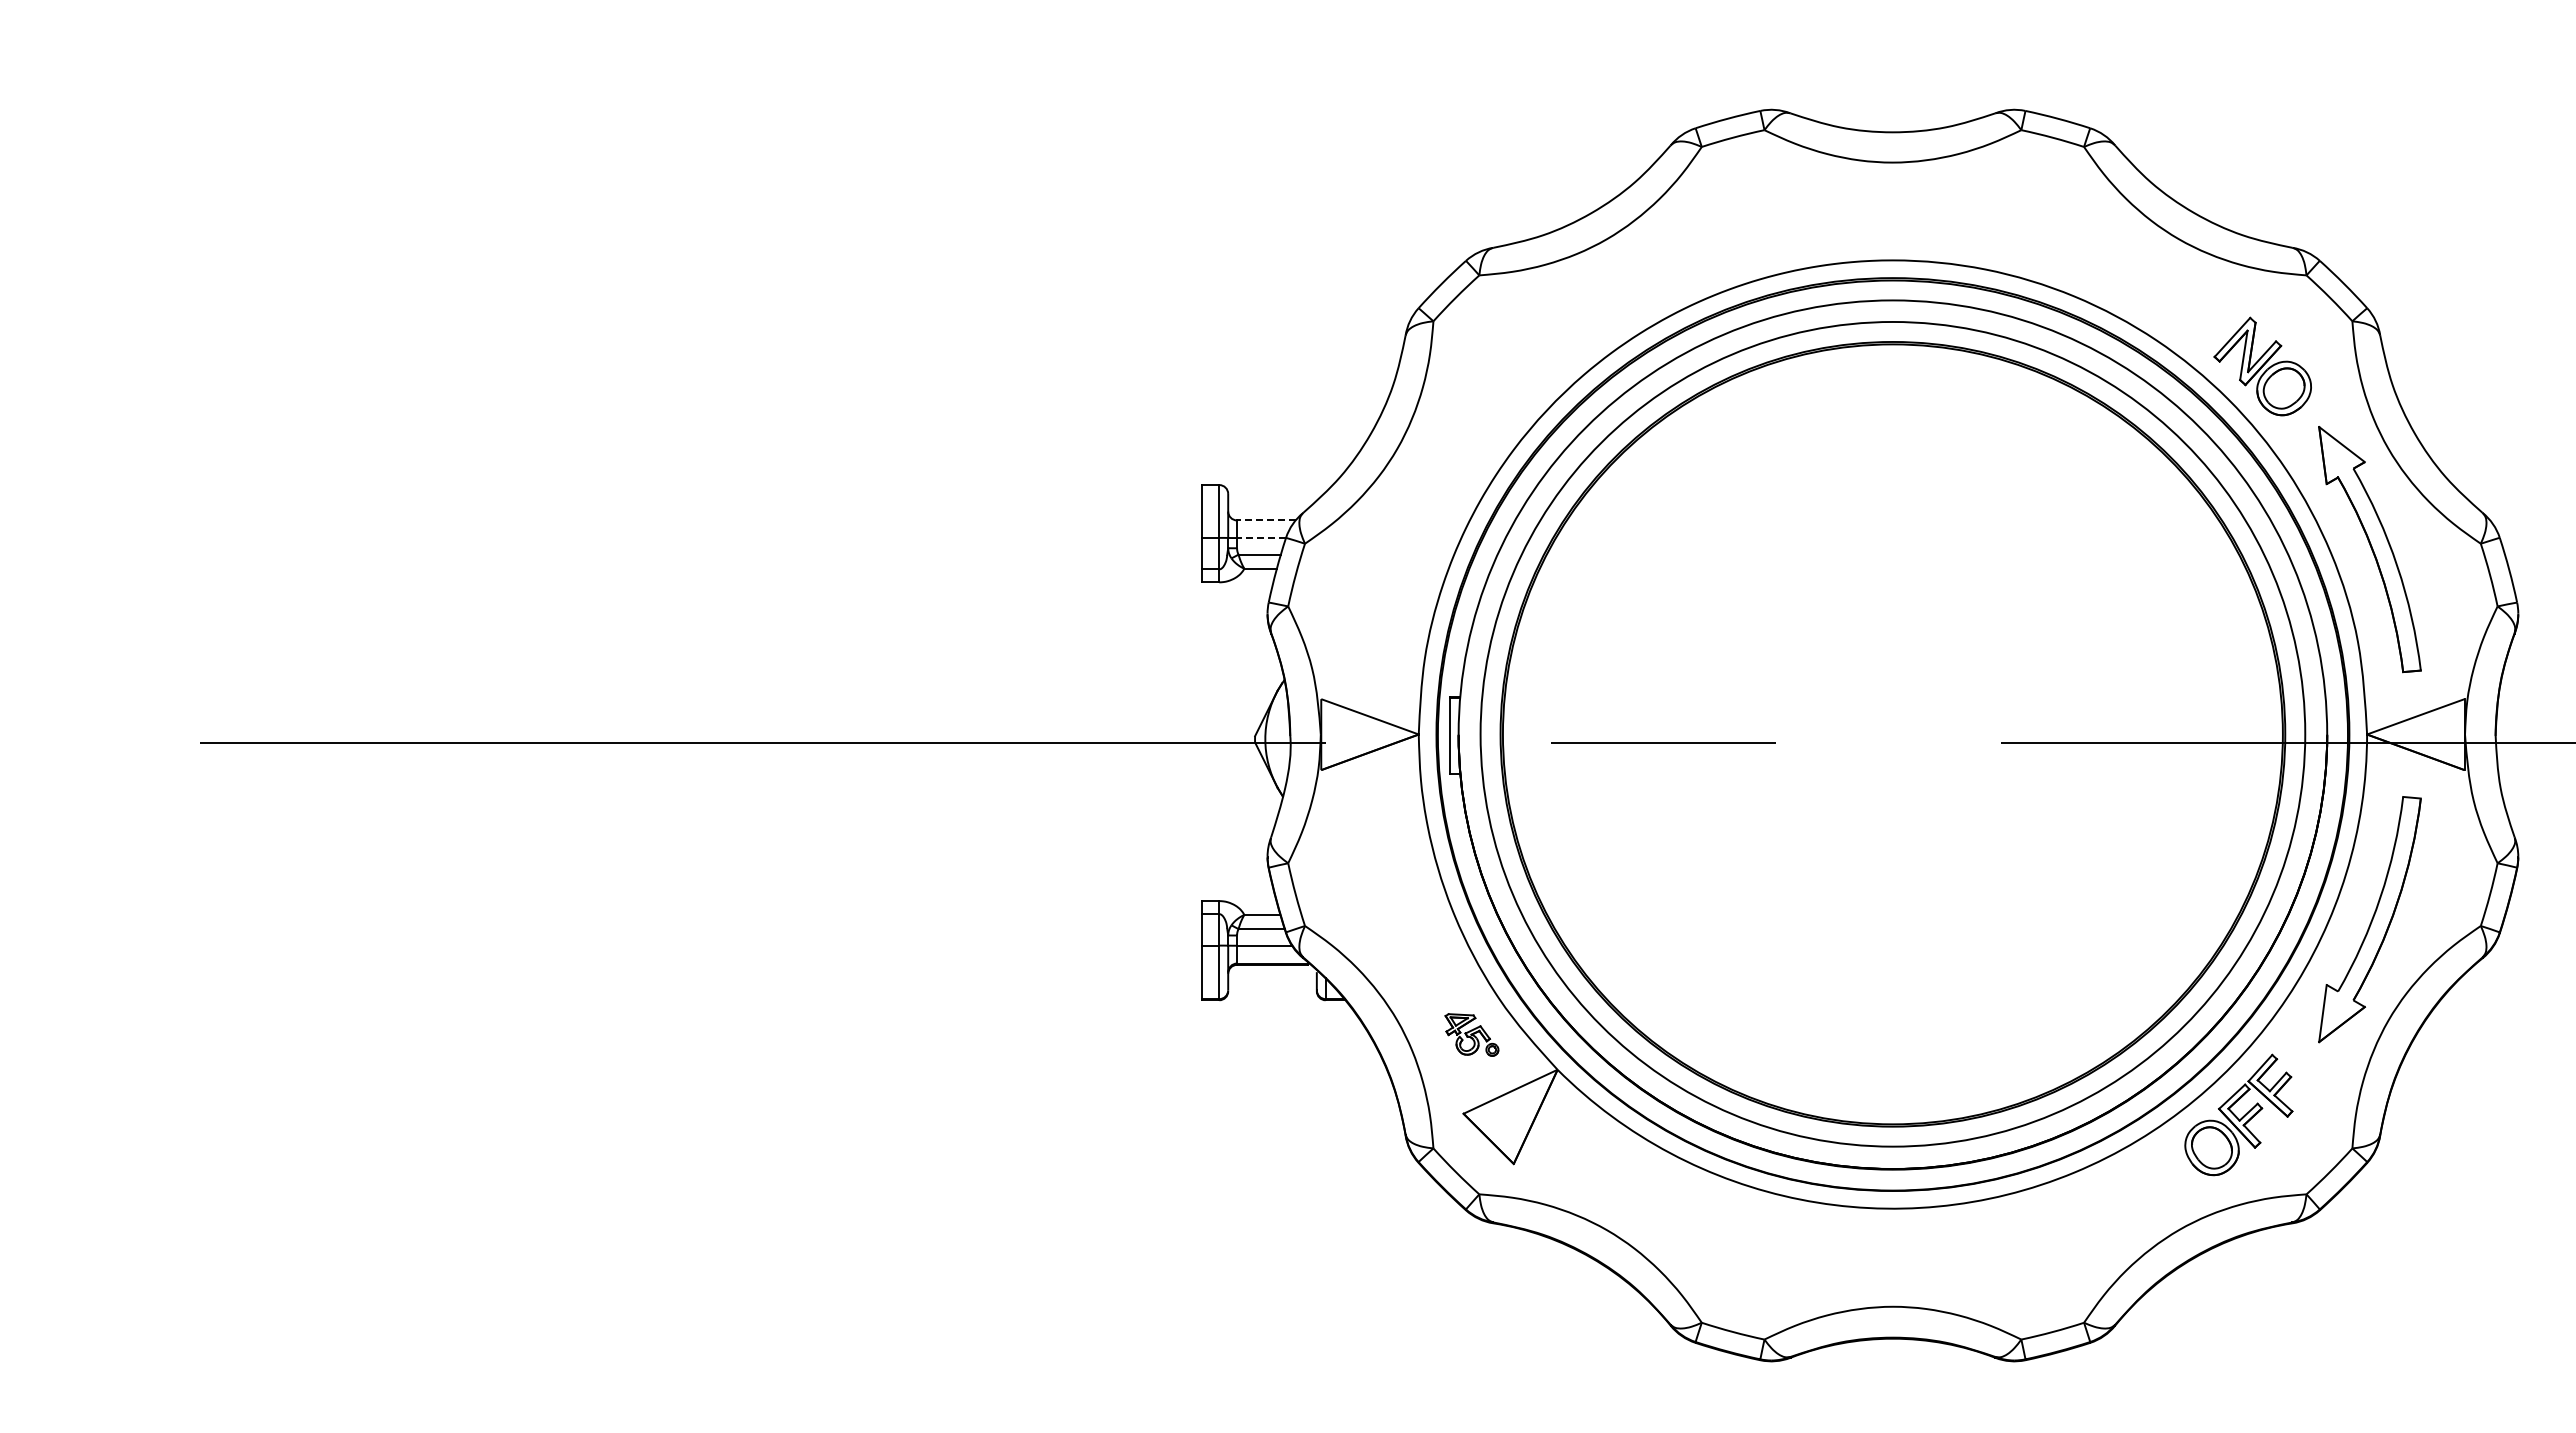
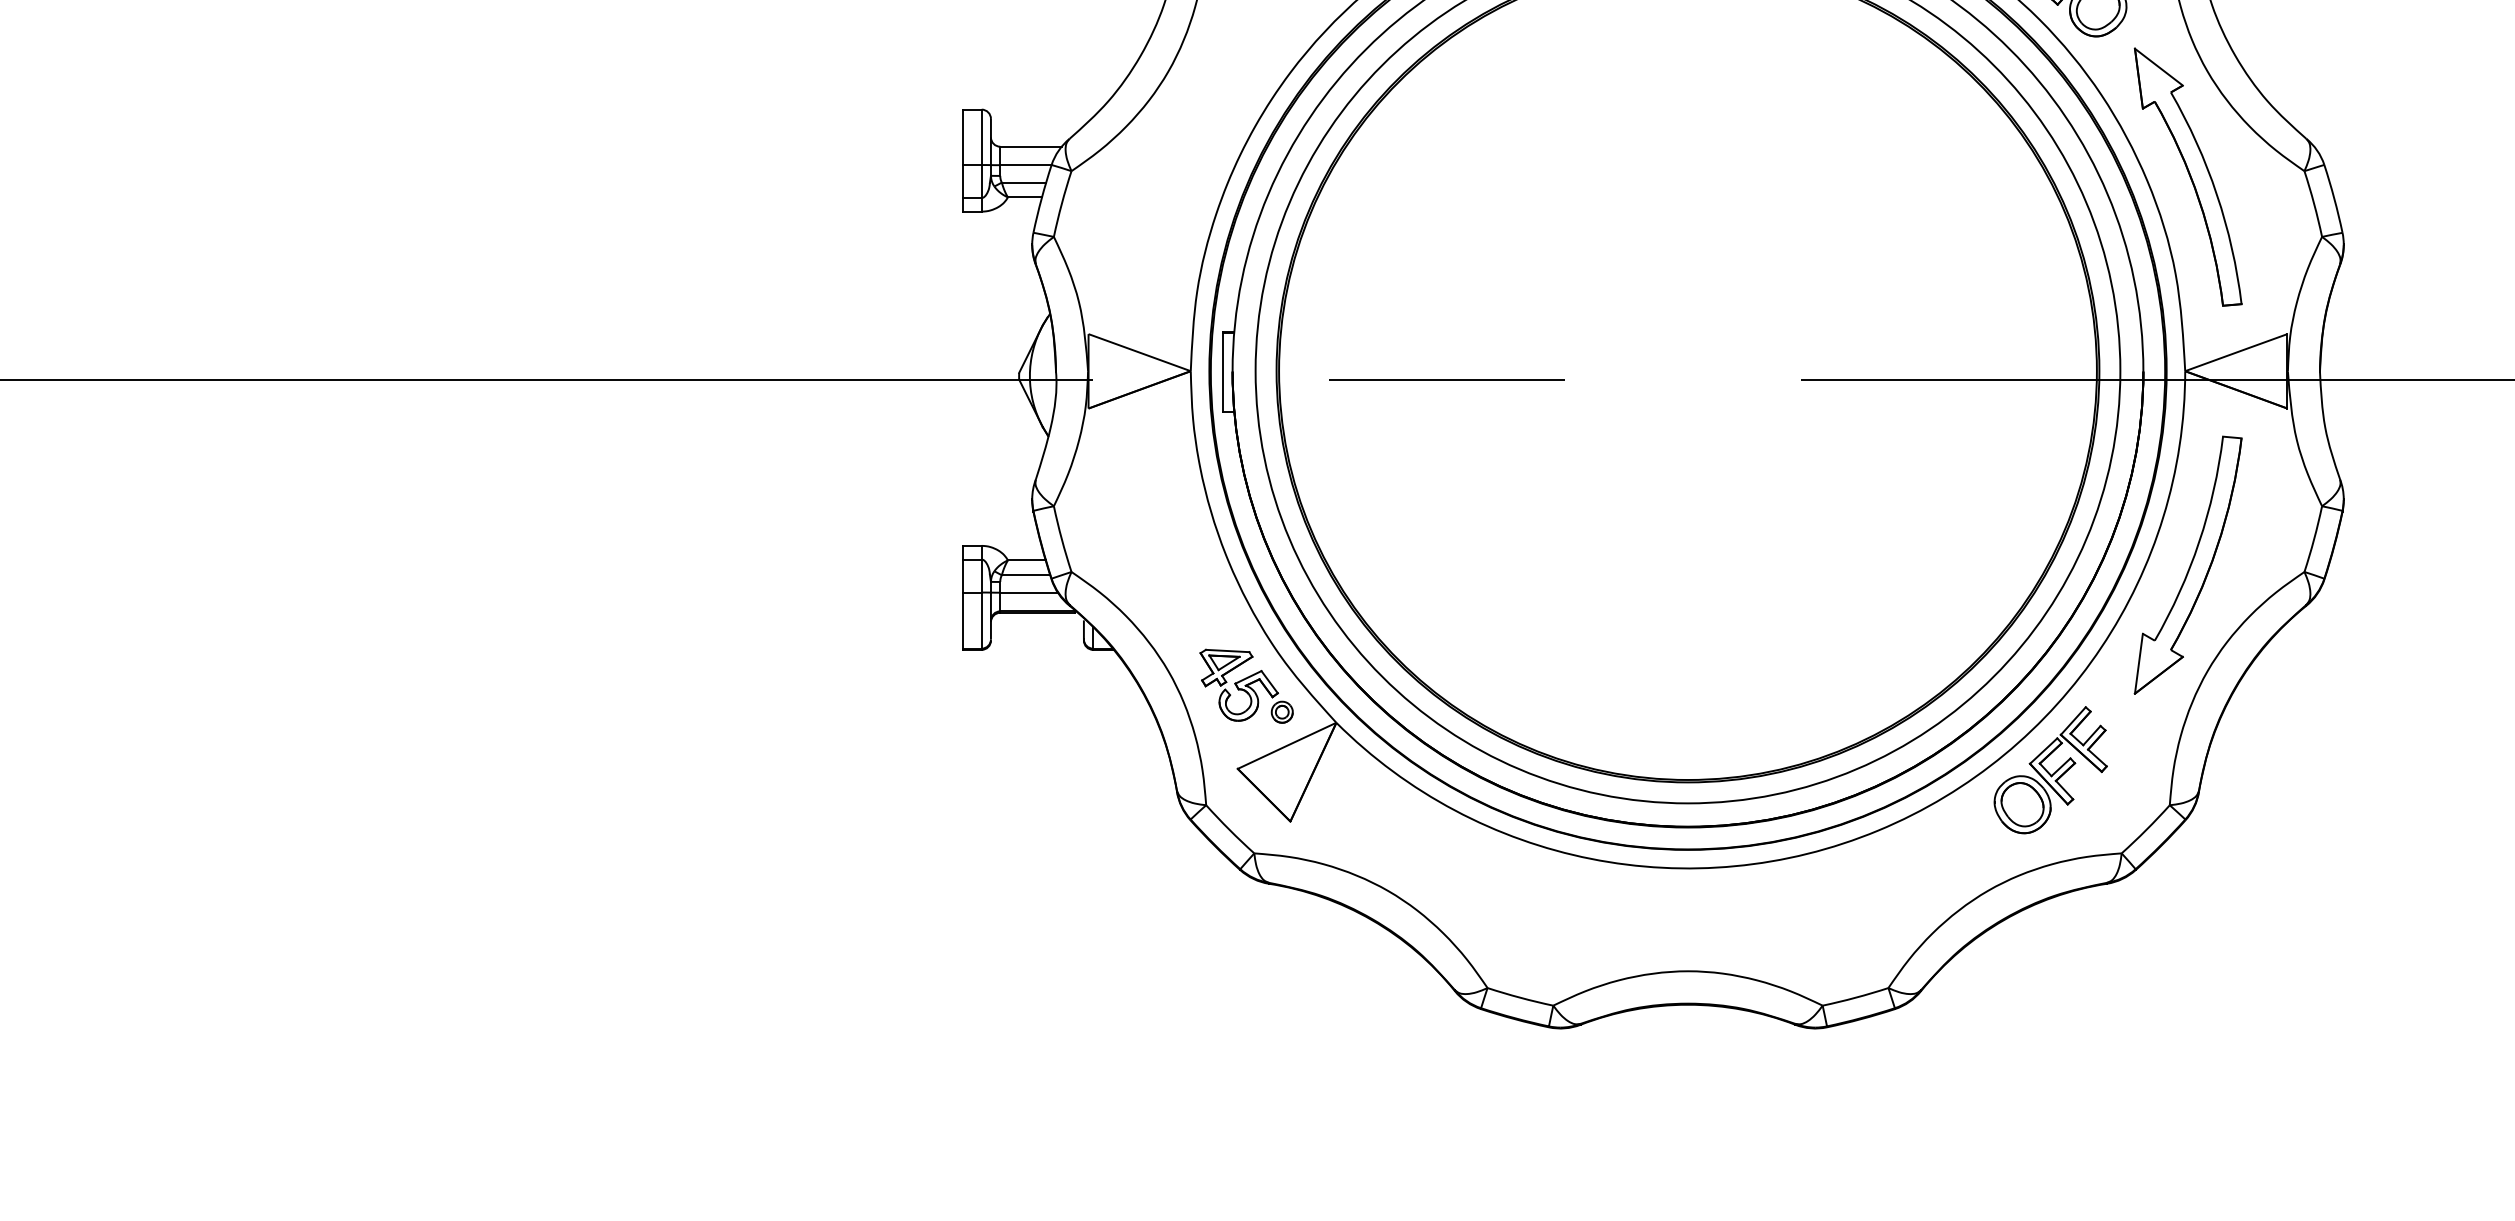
line: (1265, 520) -> (1030, 146), dashed -> solid
line: (1261, 538) -> (1025, 165), dashed -> solid
part: (1471, 1034) -> (1246, 685), size x1.67

